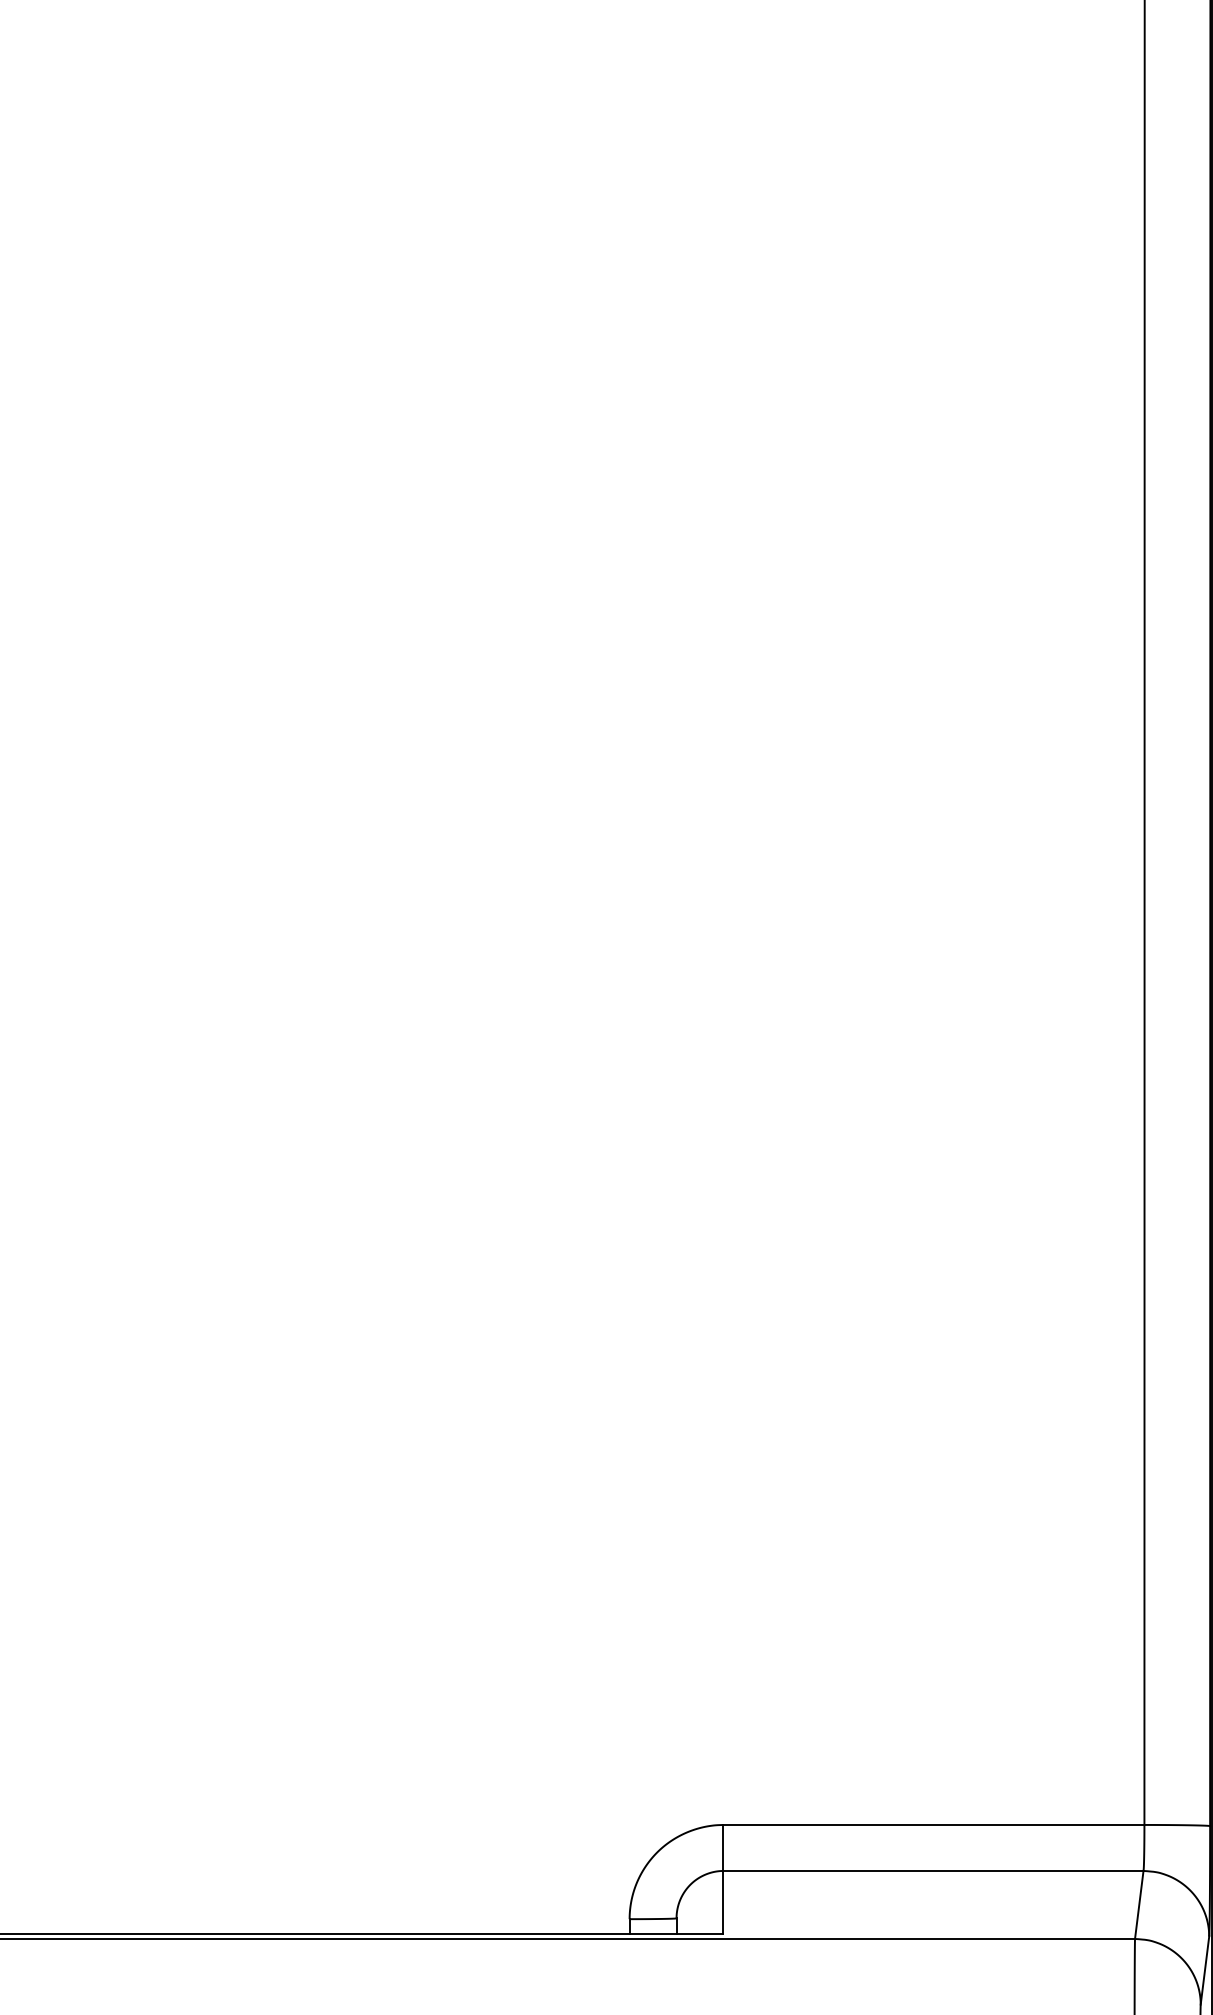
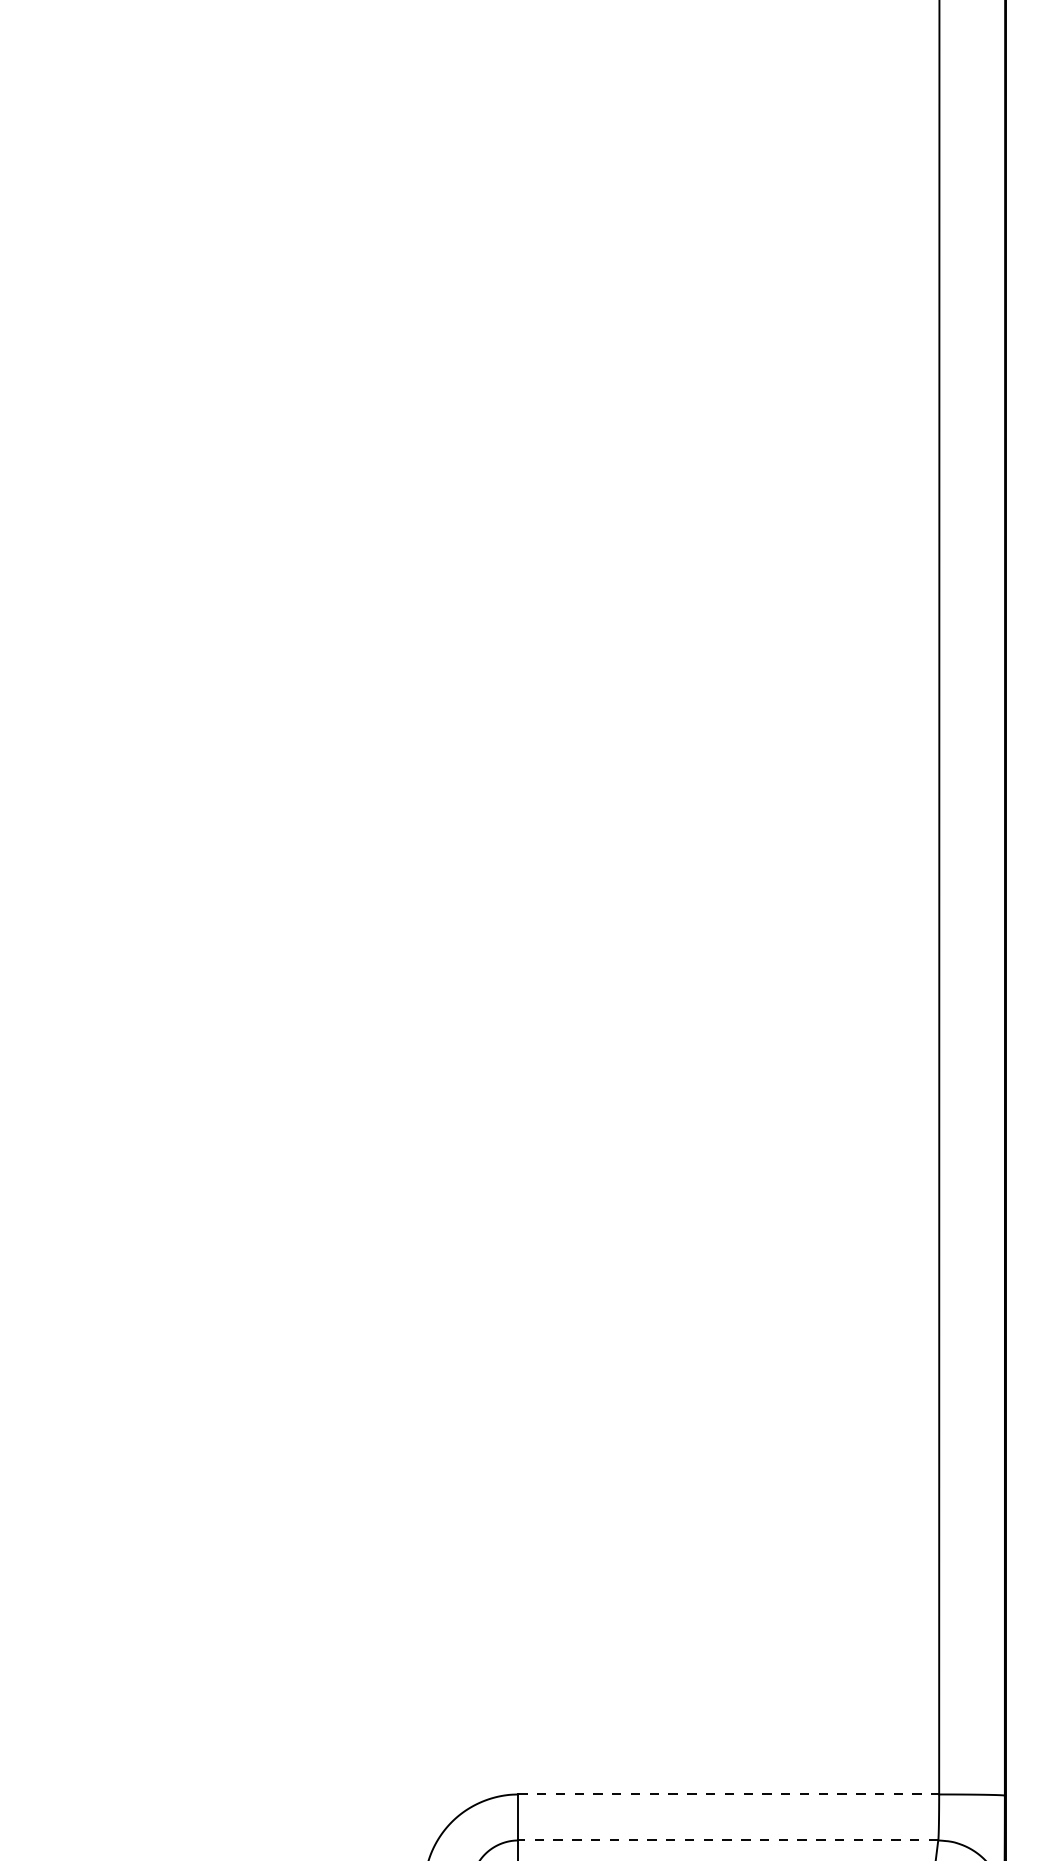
line: (934, 1824) -> (729, 1794), solid -> dashed
line: (933, 1870) -> (728, 1840), solid -> dashed

